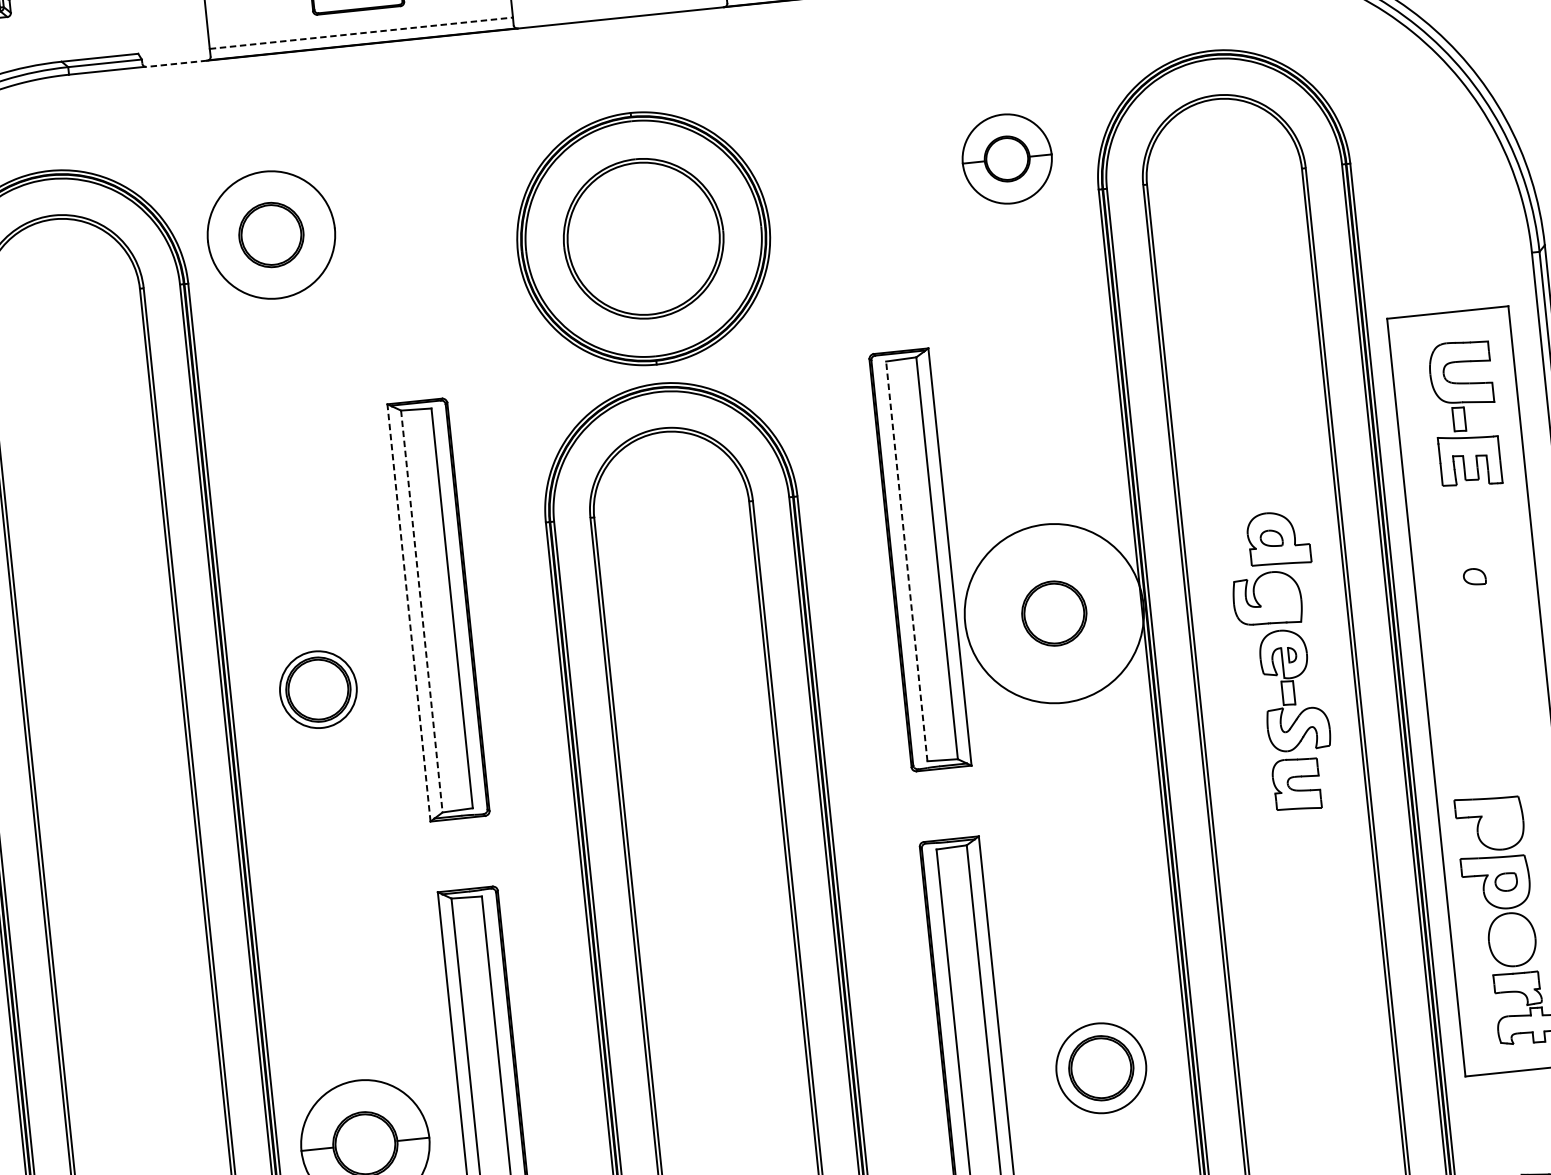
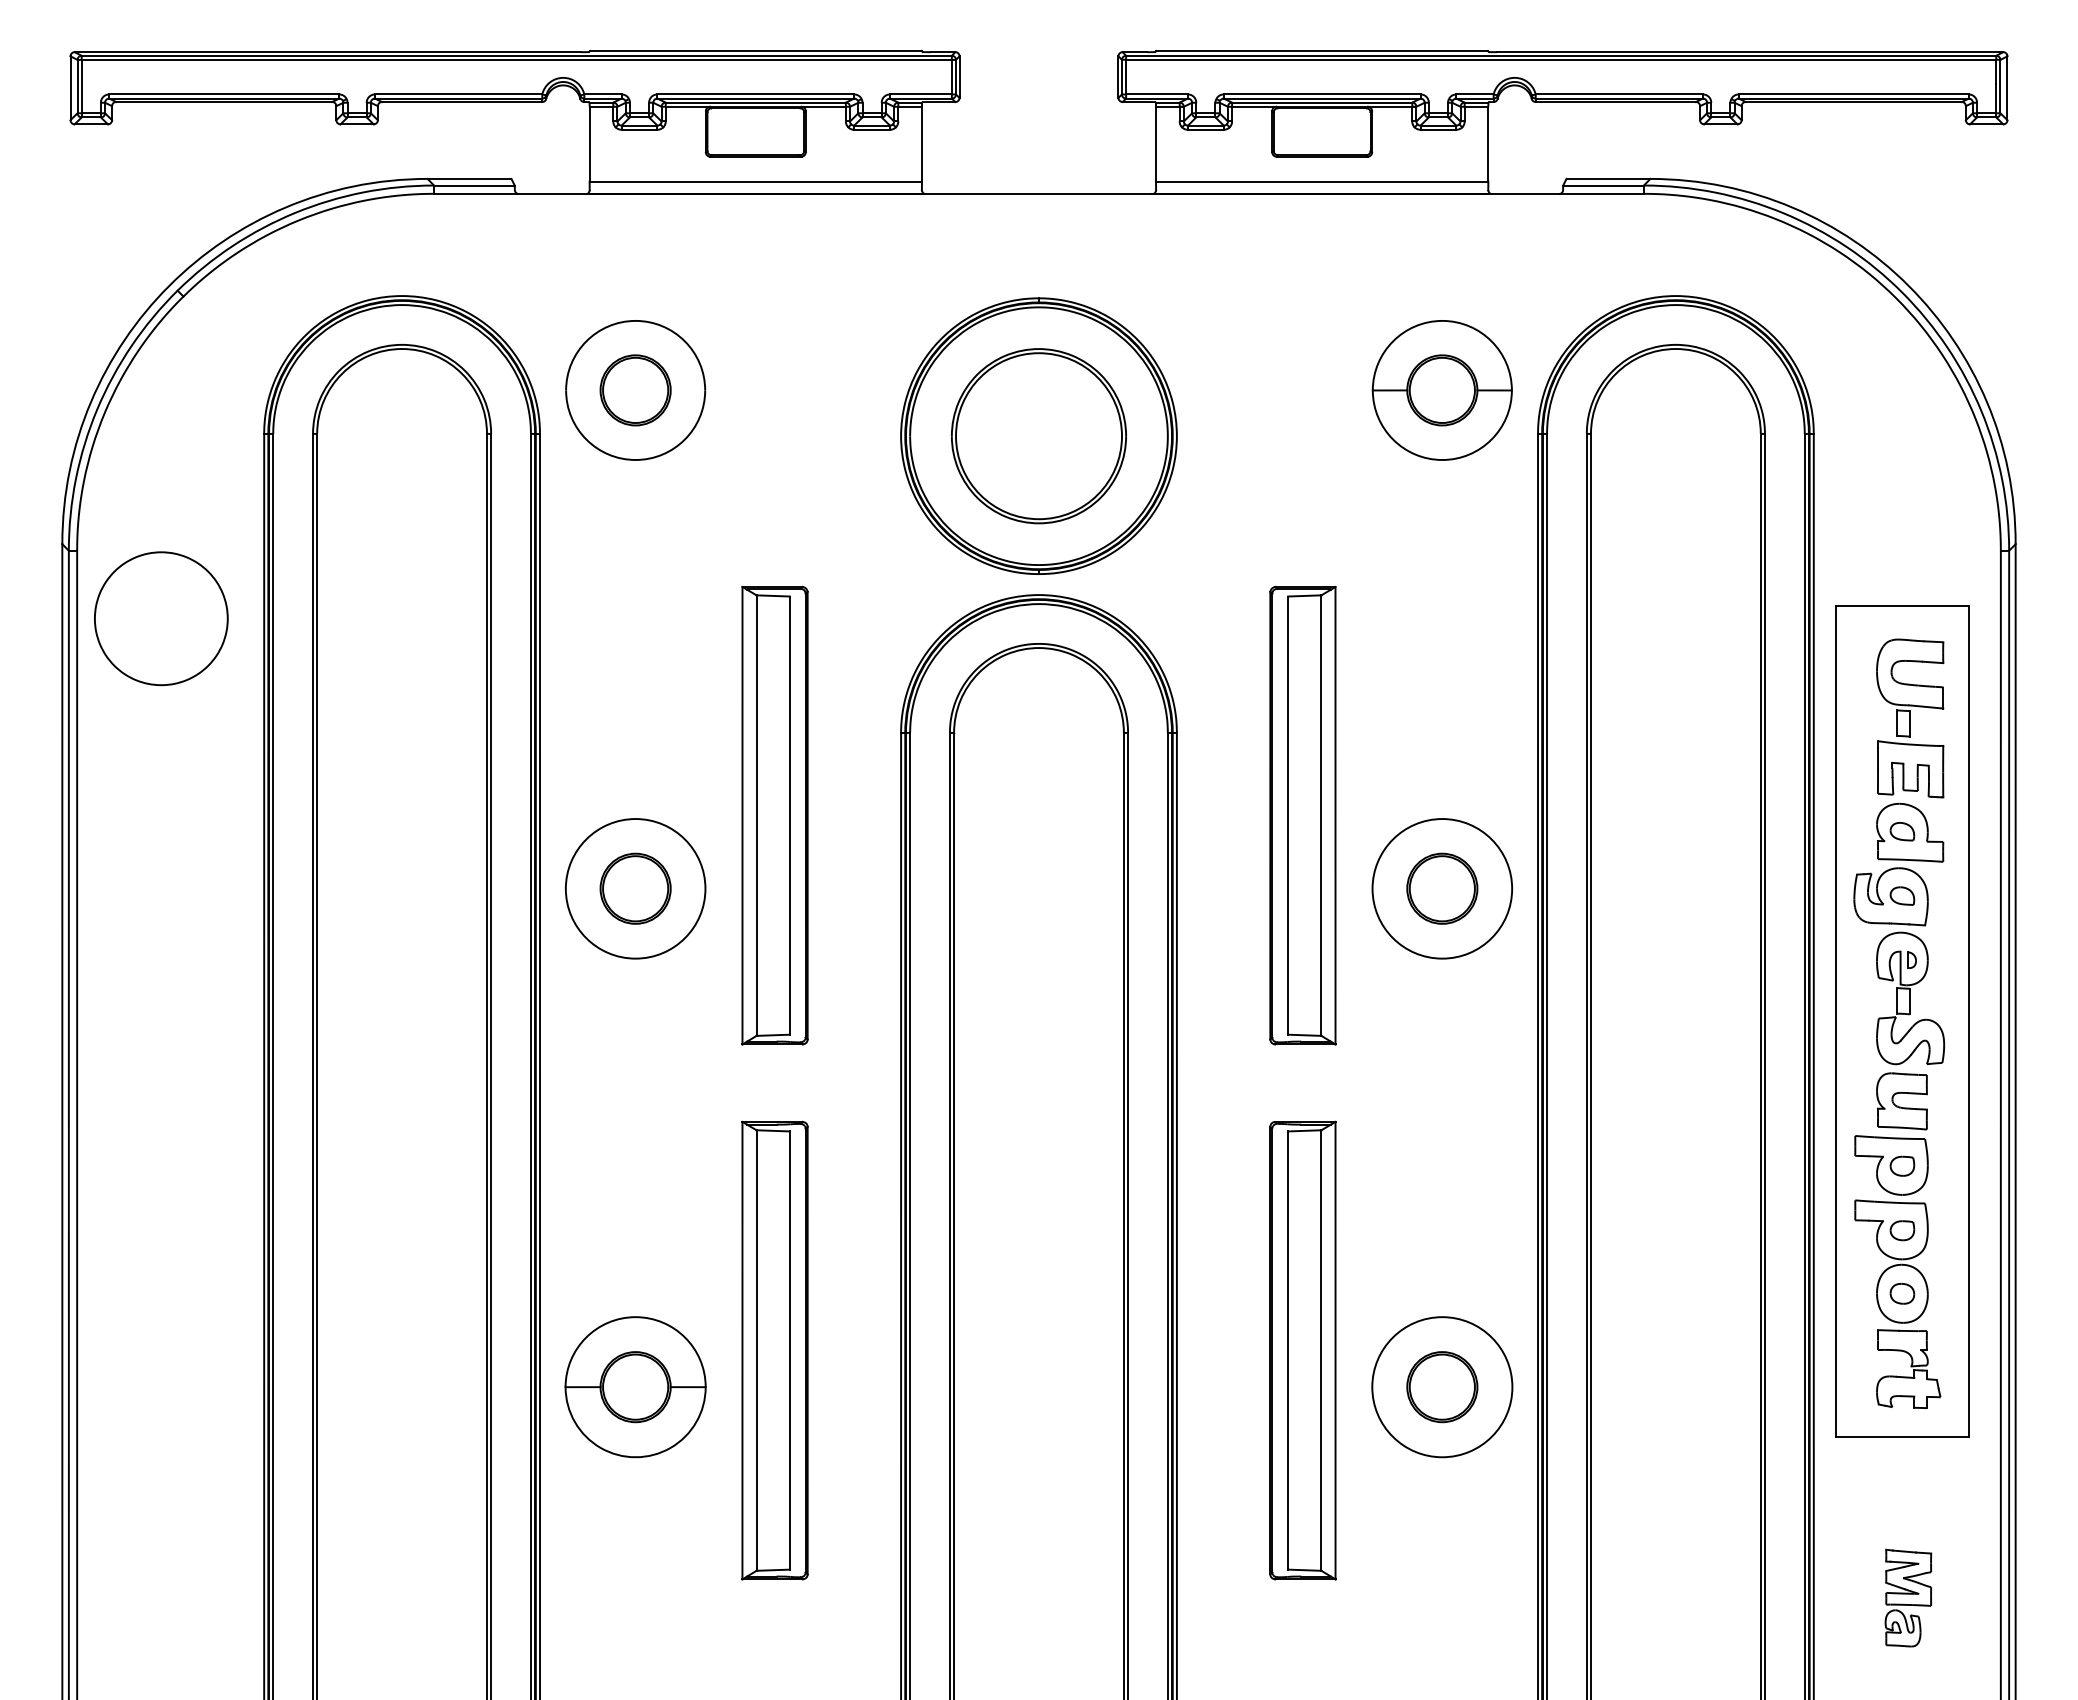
line: (361, 33) -> (756, 181), dashed -> solid
line: (176, 64) -> (551, 194), dashed -> solid
part: (1006, 159) -> (1441, 390), size x1.43
line: (907, 561) -> (1288, 815), dashed -> solid
line: (408, 612) -> (742, 815), dashed -> solid
line: (421, 612) -> (756, 816), dashed -> solid
circle: (1054, 613) -> (1442, 888), size x0.71
part: (1281, 661) -> (1899, 966), moved
circle: (318, 689) -> (635, 888), size x1.67
part: (1500, 822) -> (1902, 1165), added
part: (1512, 939) -> (1902, 1293), added
circle: (1101, 1068) -> (1442, 1387), size x1.43

